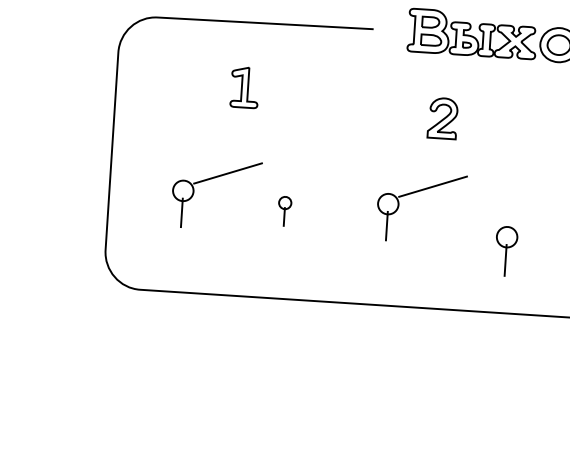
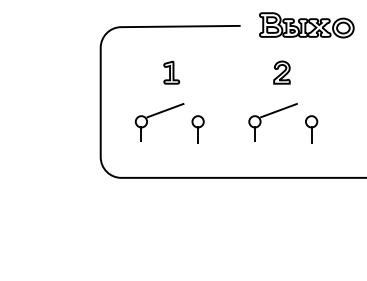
part: (244, 87) -> (171, 72), moved
part: (283, 211) -> (197, 129), size x1.67
part: (506, 251) -> (311, 129), moved

